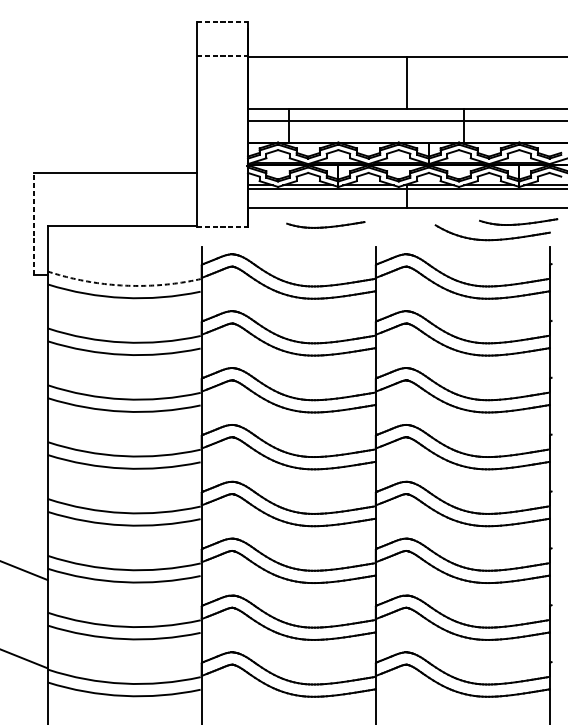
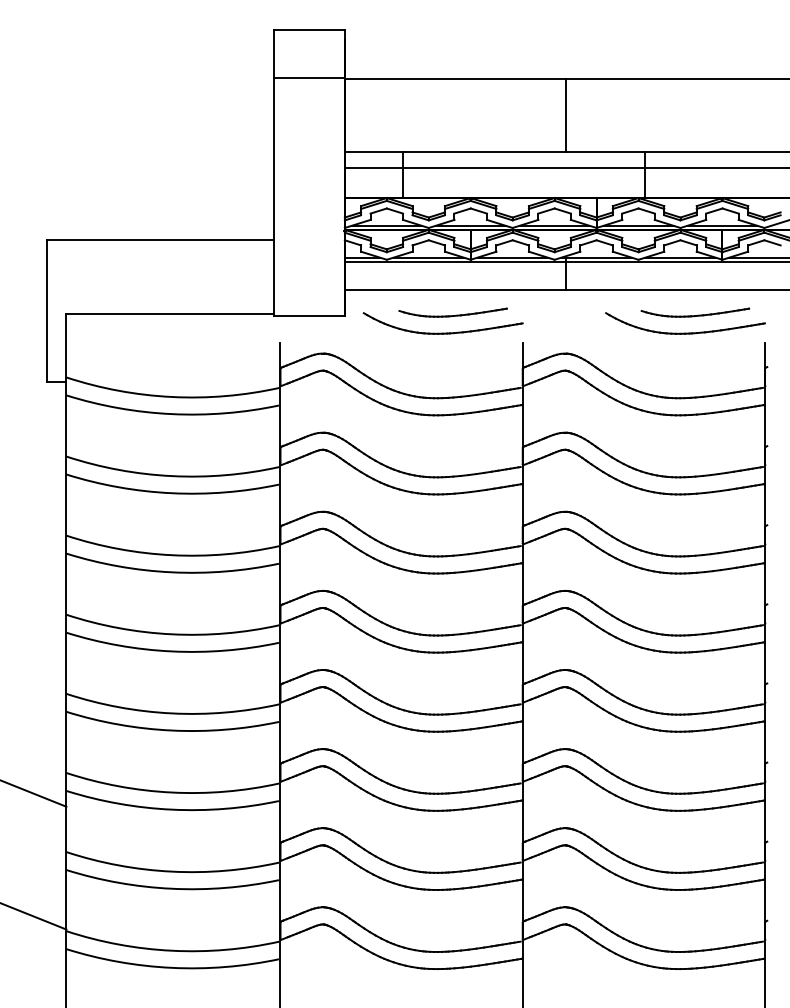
line: (222, 22) -> (309, 30), dashed -> solid
line: (222, 55) -> (309, 77), dashed -> solid
part: (517, 221) -> (694, 312), moved
line: (34, 223) -> (47, 310), dashed -> solid
line: (222, 227) -> (309, 316), dashed -> solid
part: (318, 239) -> (442, 332), added
arc: (124, 285) -> (172, 397), dashed -> solid

